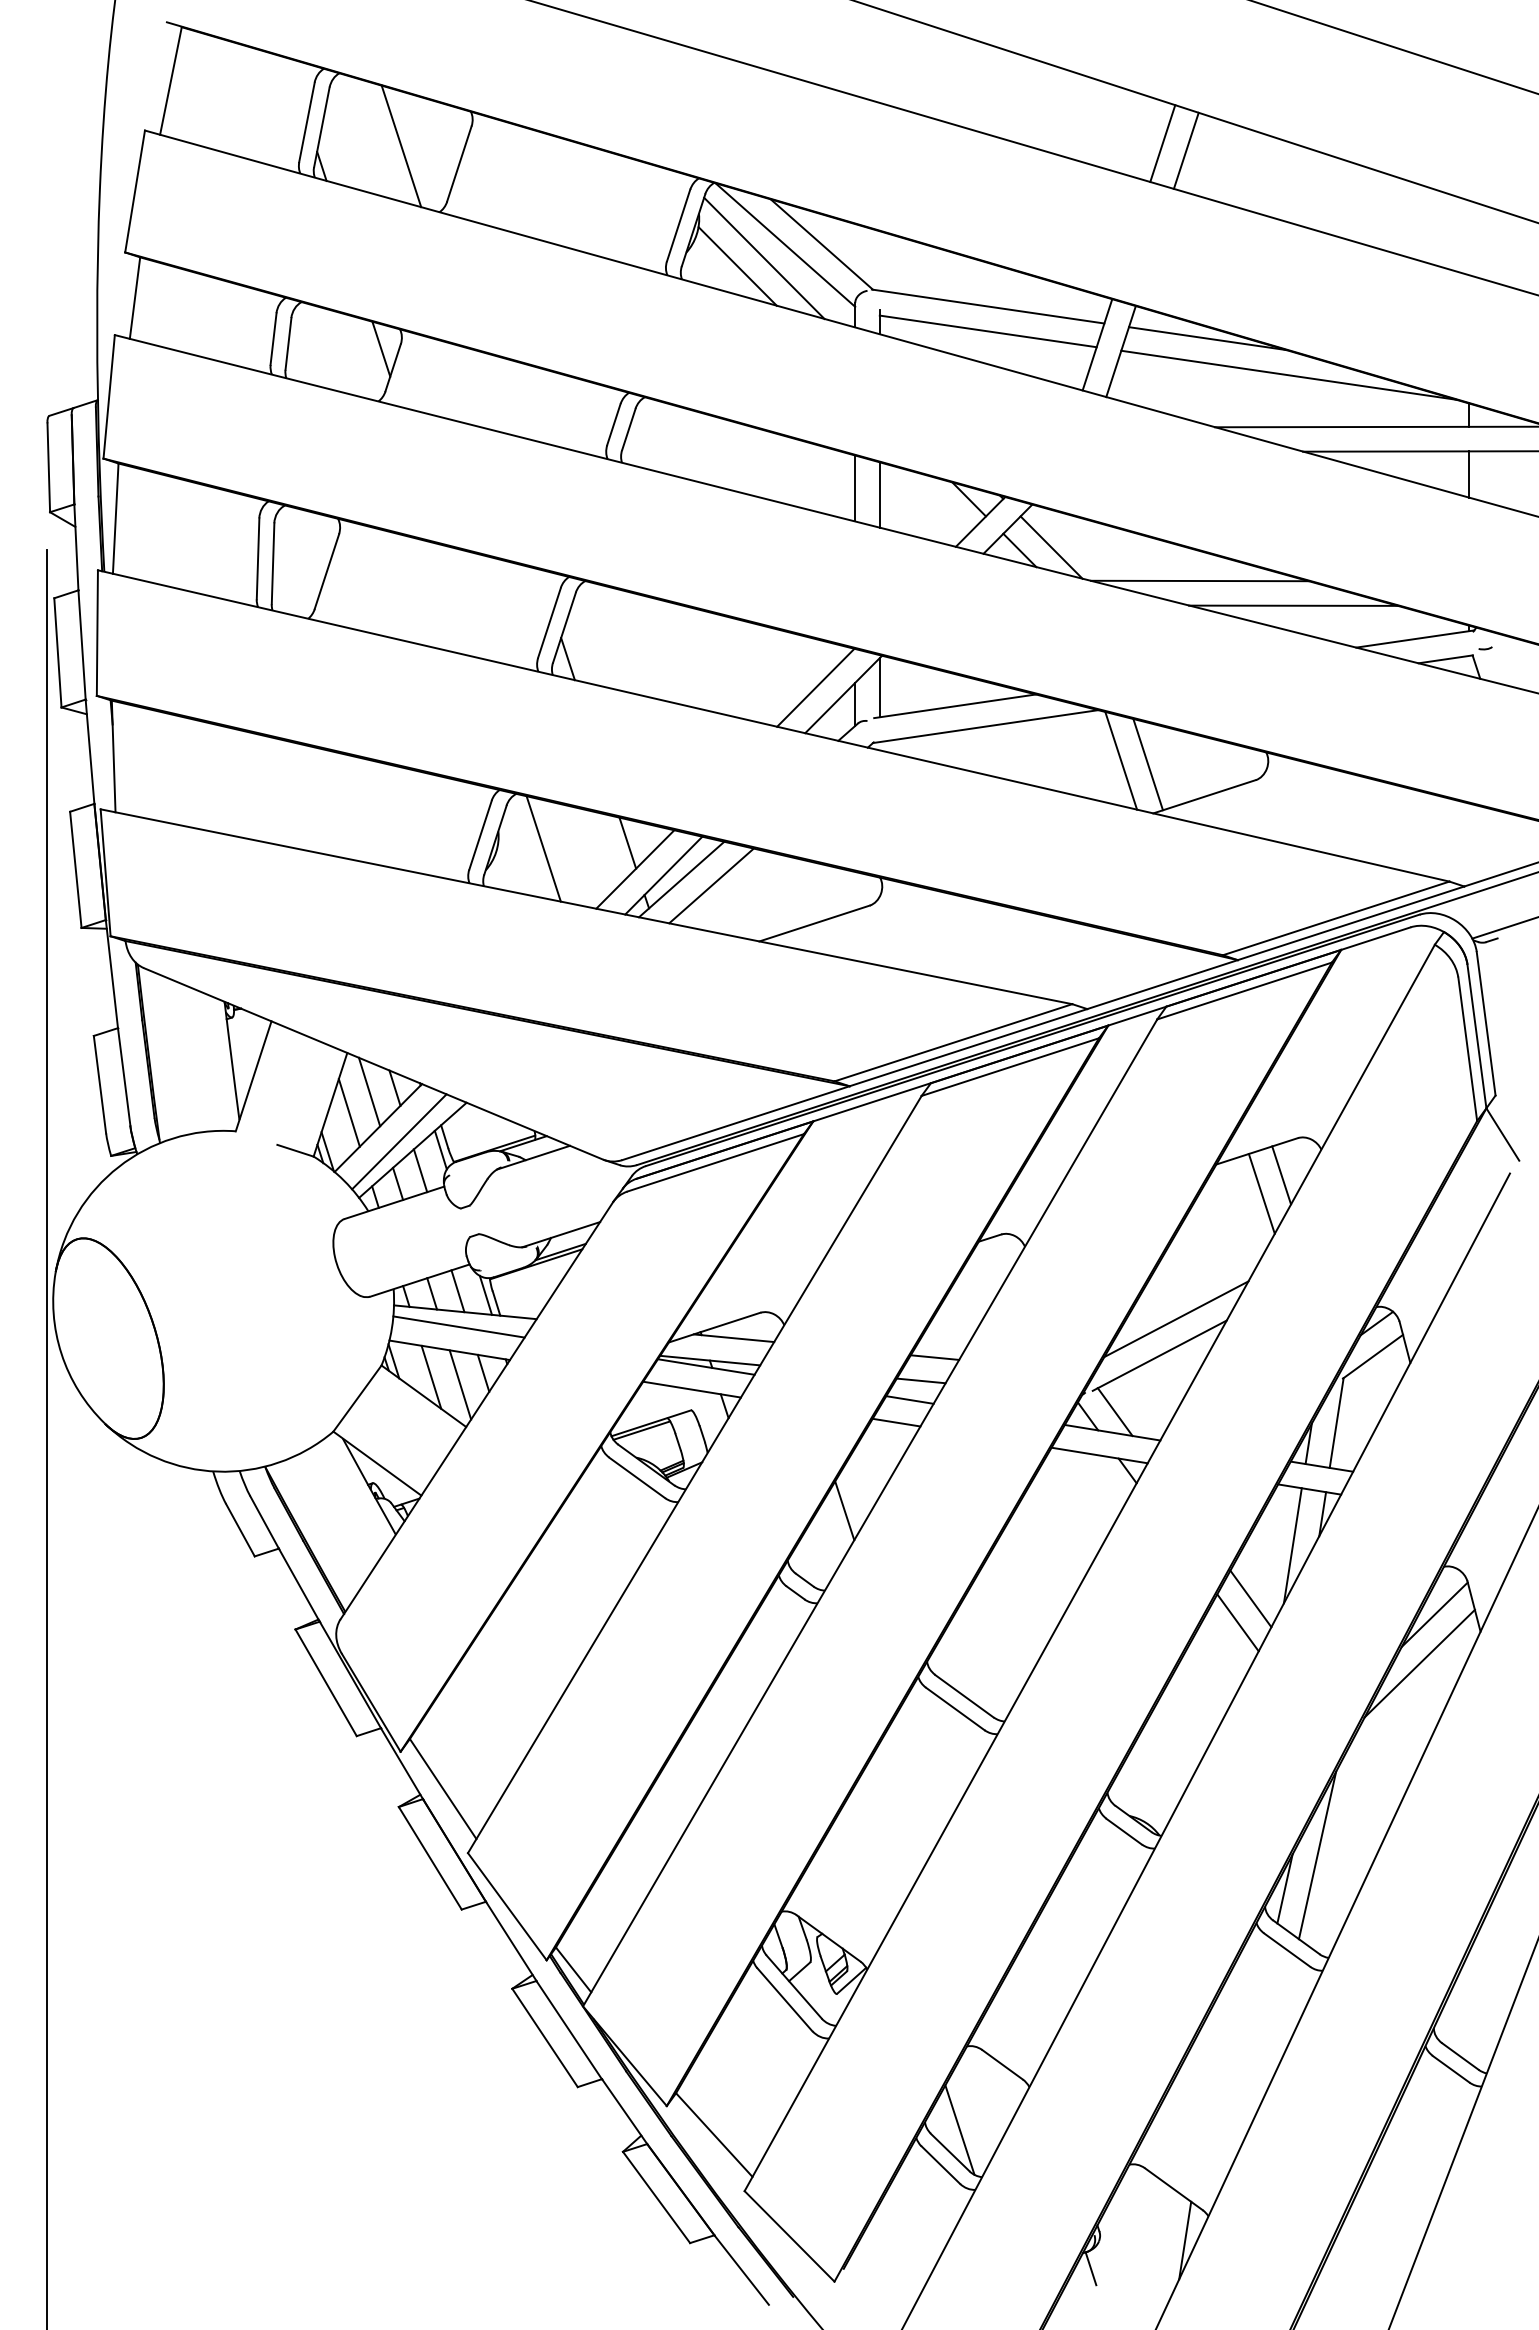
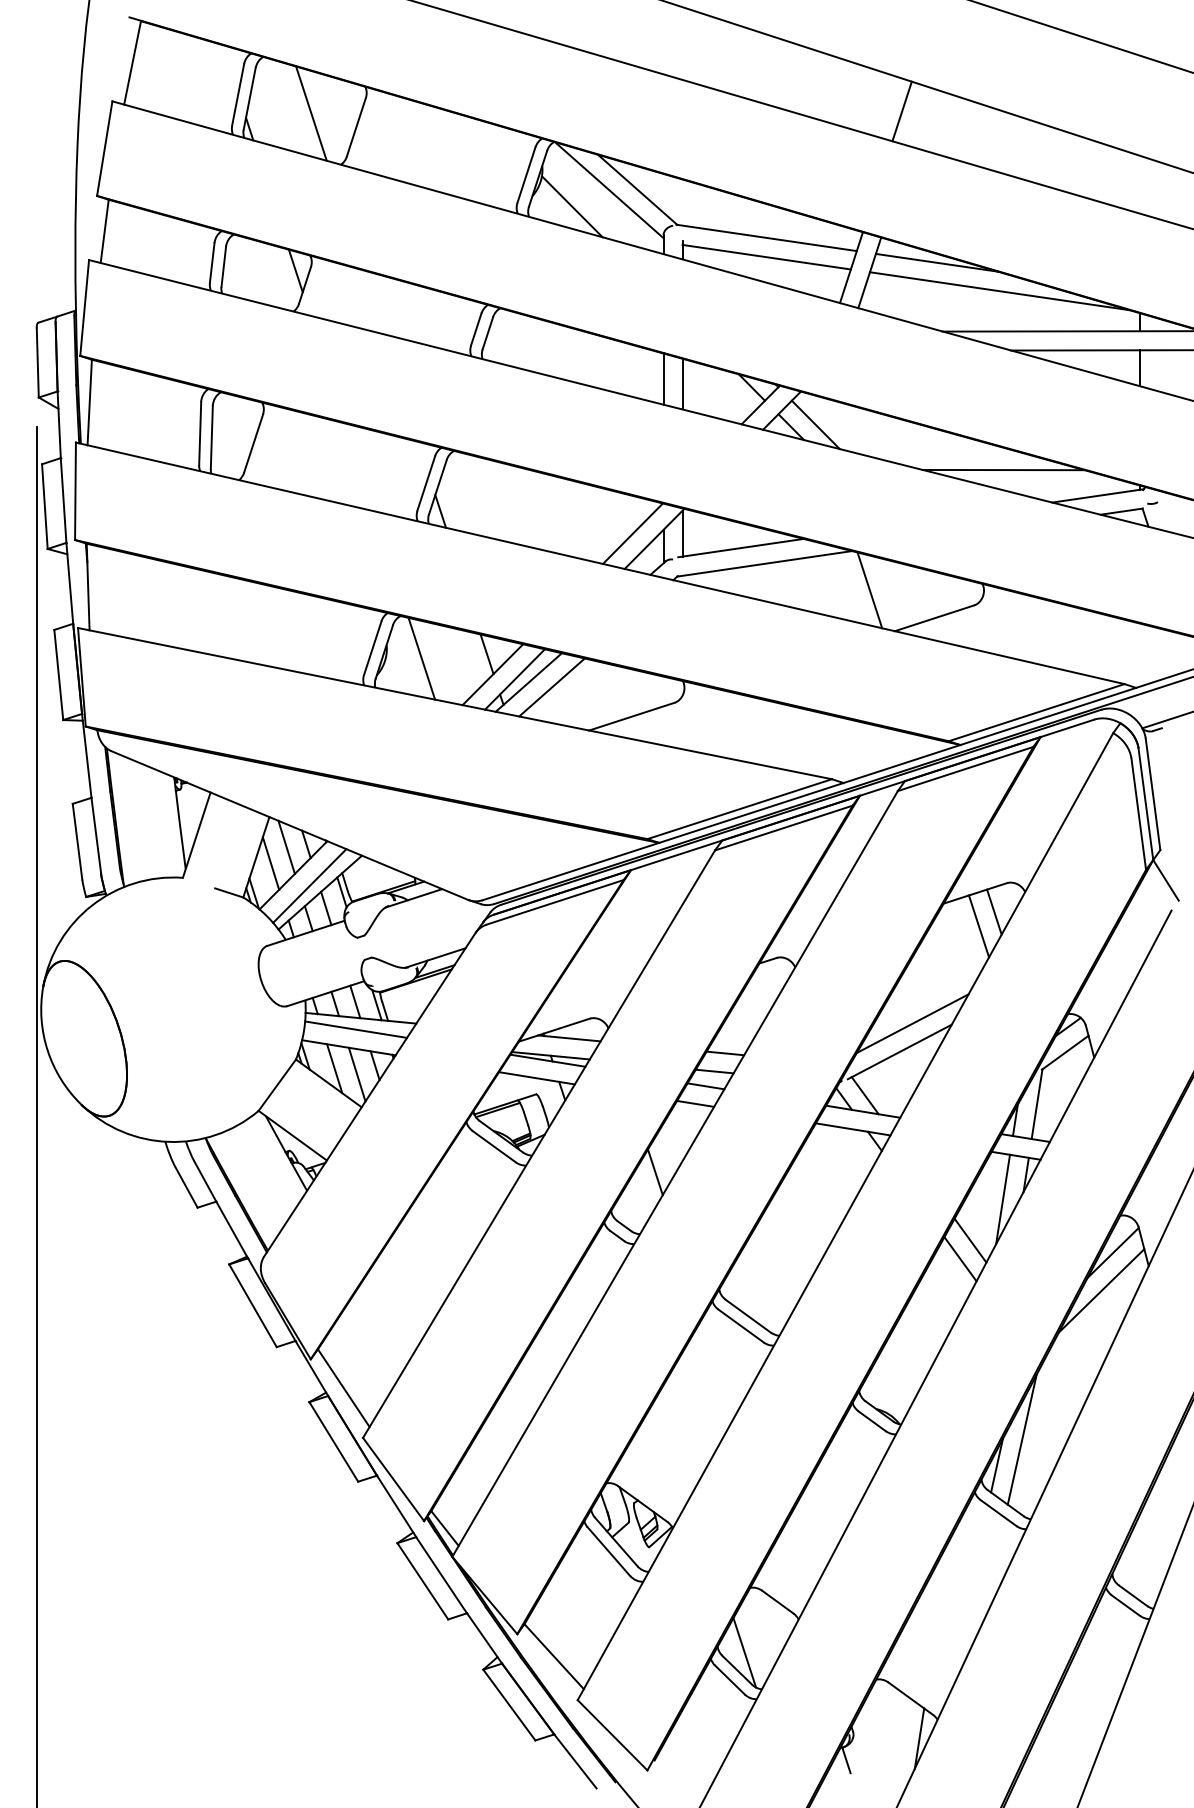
line: (1185, 150) -> (919, 116), removed
line: (764, 258) -> (593, 200), removed
line: (1199, 580) -> (930, 450), removed
line: (1147, 764) -> (890, 593), removed

